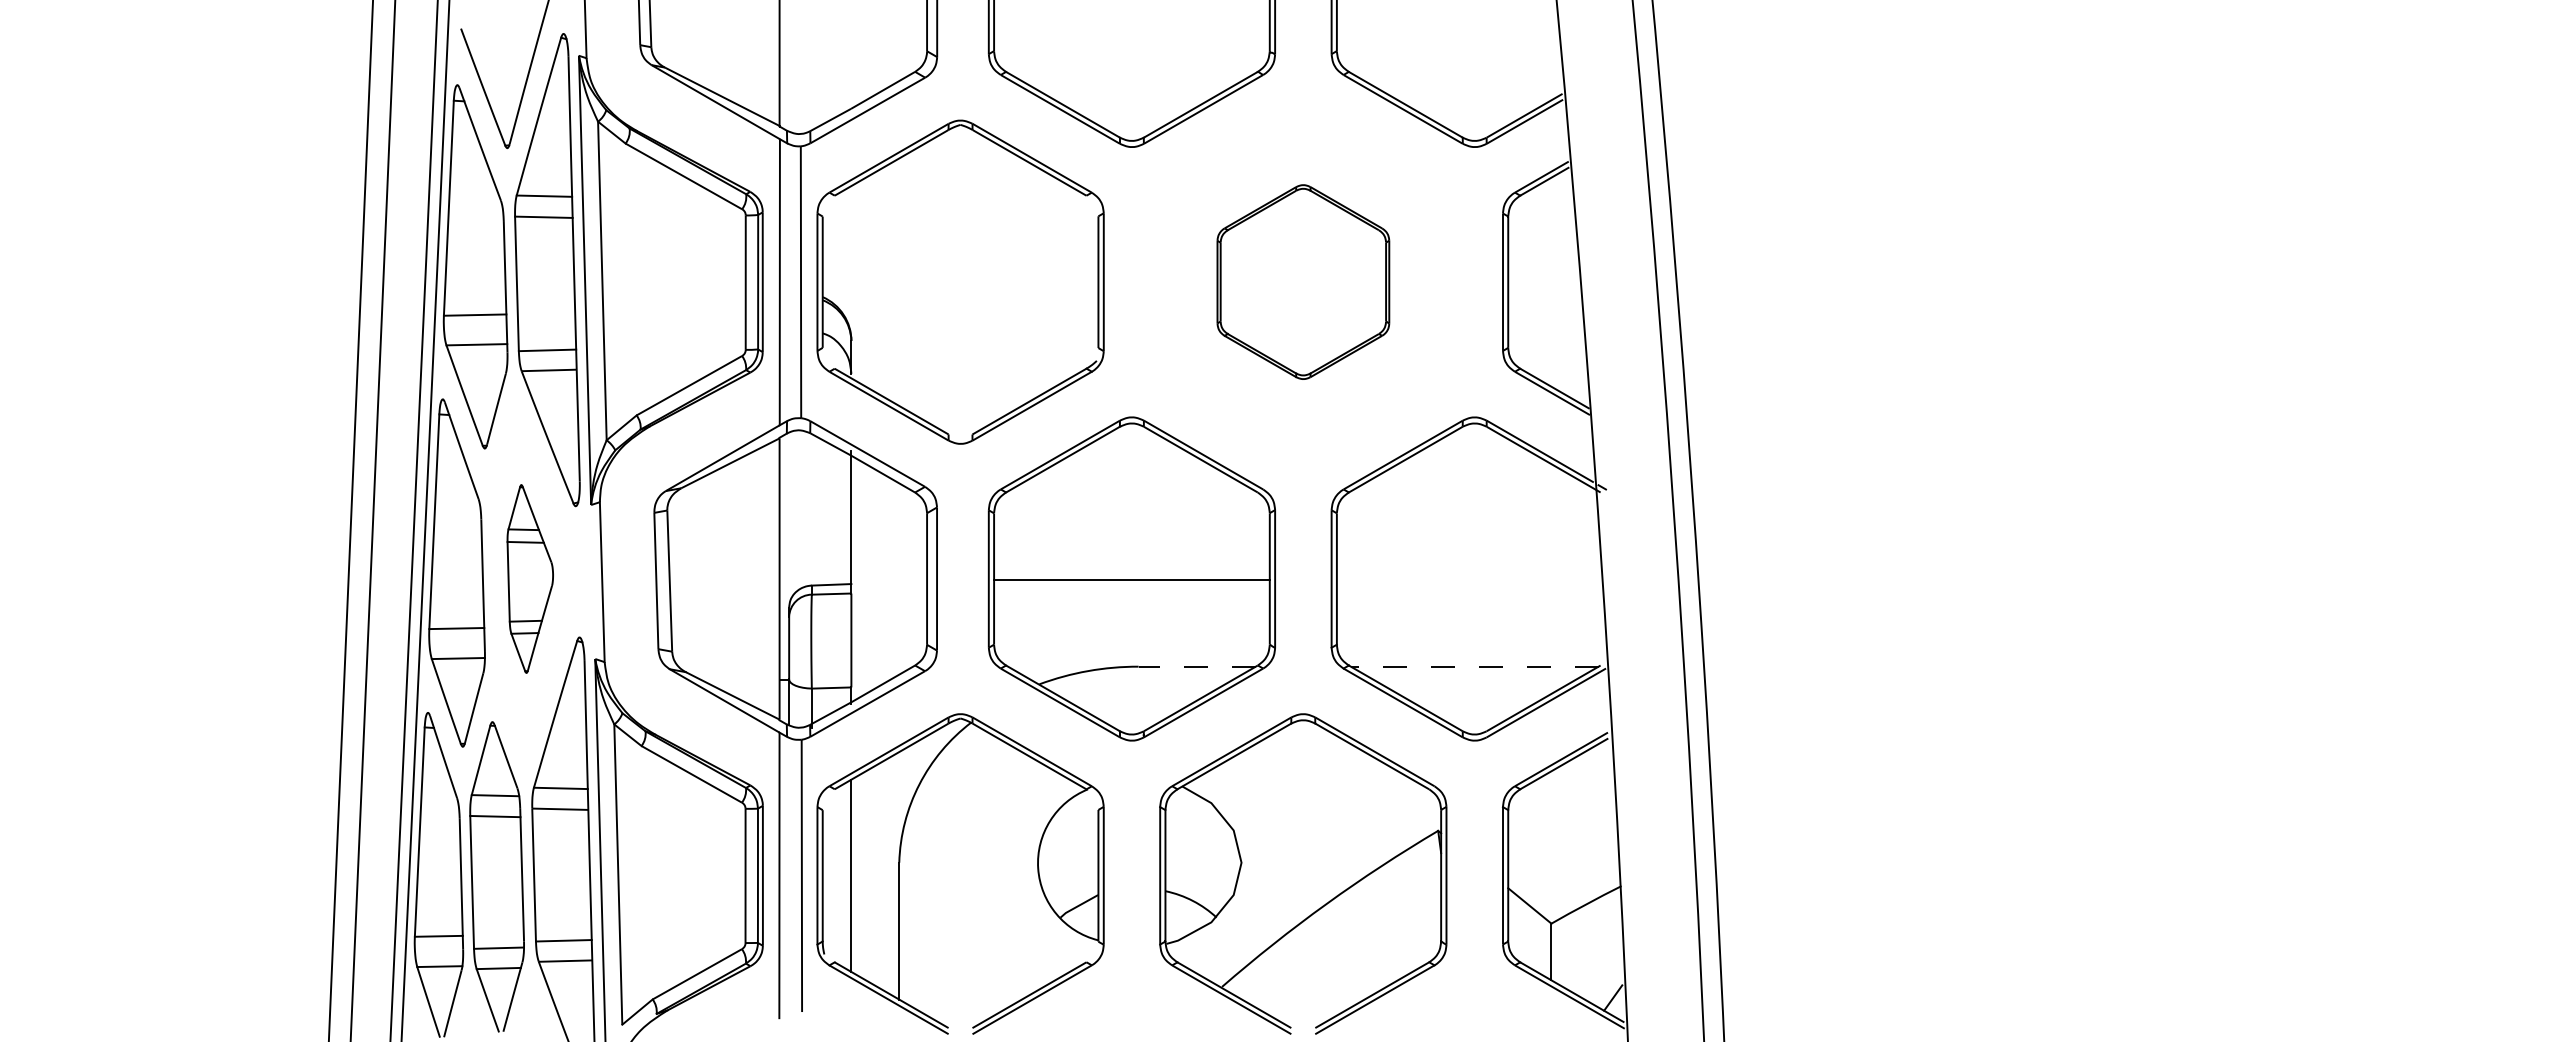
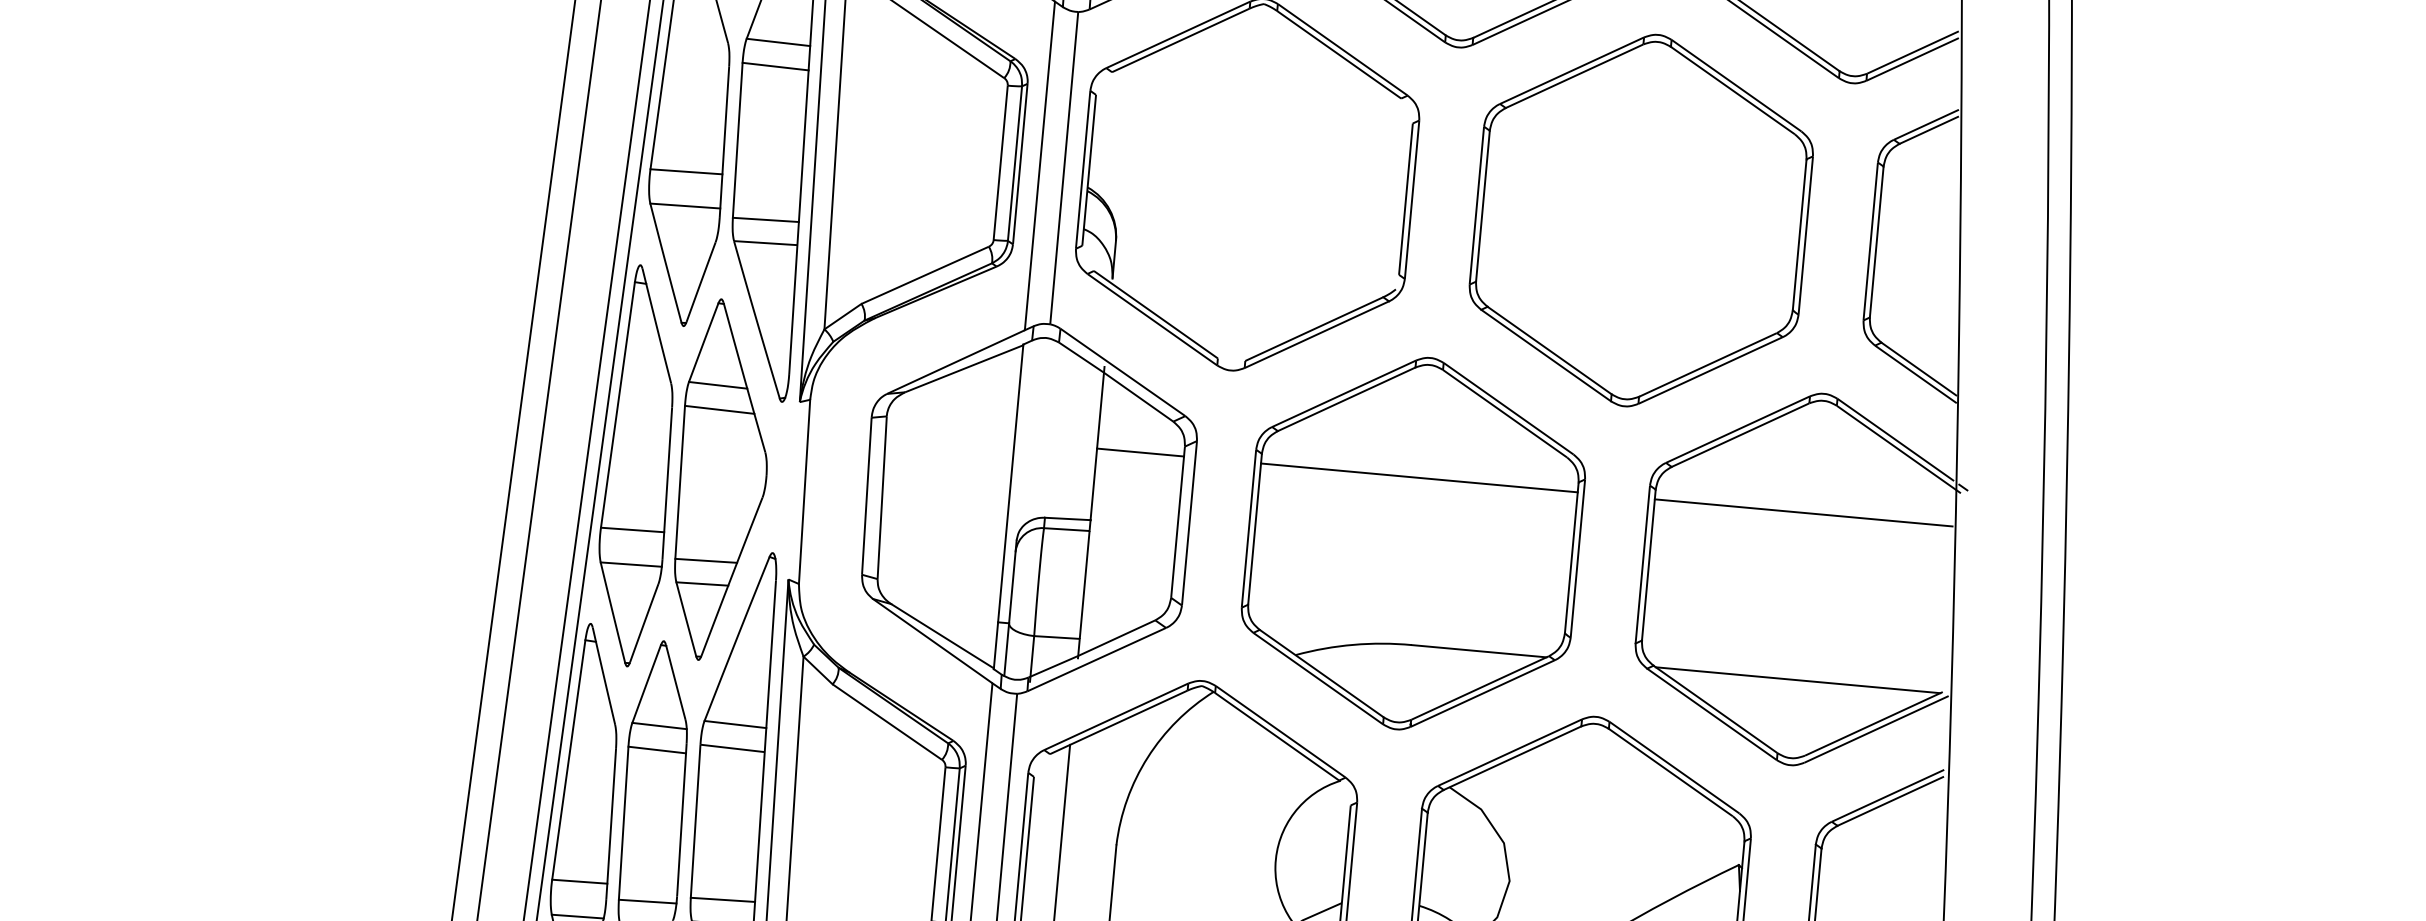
part: (1303, 281) -> (1641, 219), size x1.67
line: (889, 521) -> (1140, 452), added
line: (1466, 521) -> (1803, 512), added
part: (530, 578) -> (722, 480), size x1.67
line: (1131, 579) -> (1418, 477), moved
line: (1197, 666) -> (1479, 651), dashed -> solid
line: (1474, 666) -> (1797, 679), dashed -> solid

